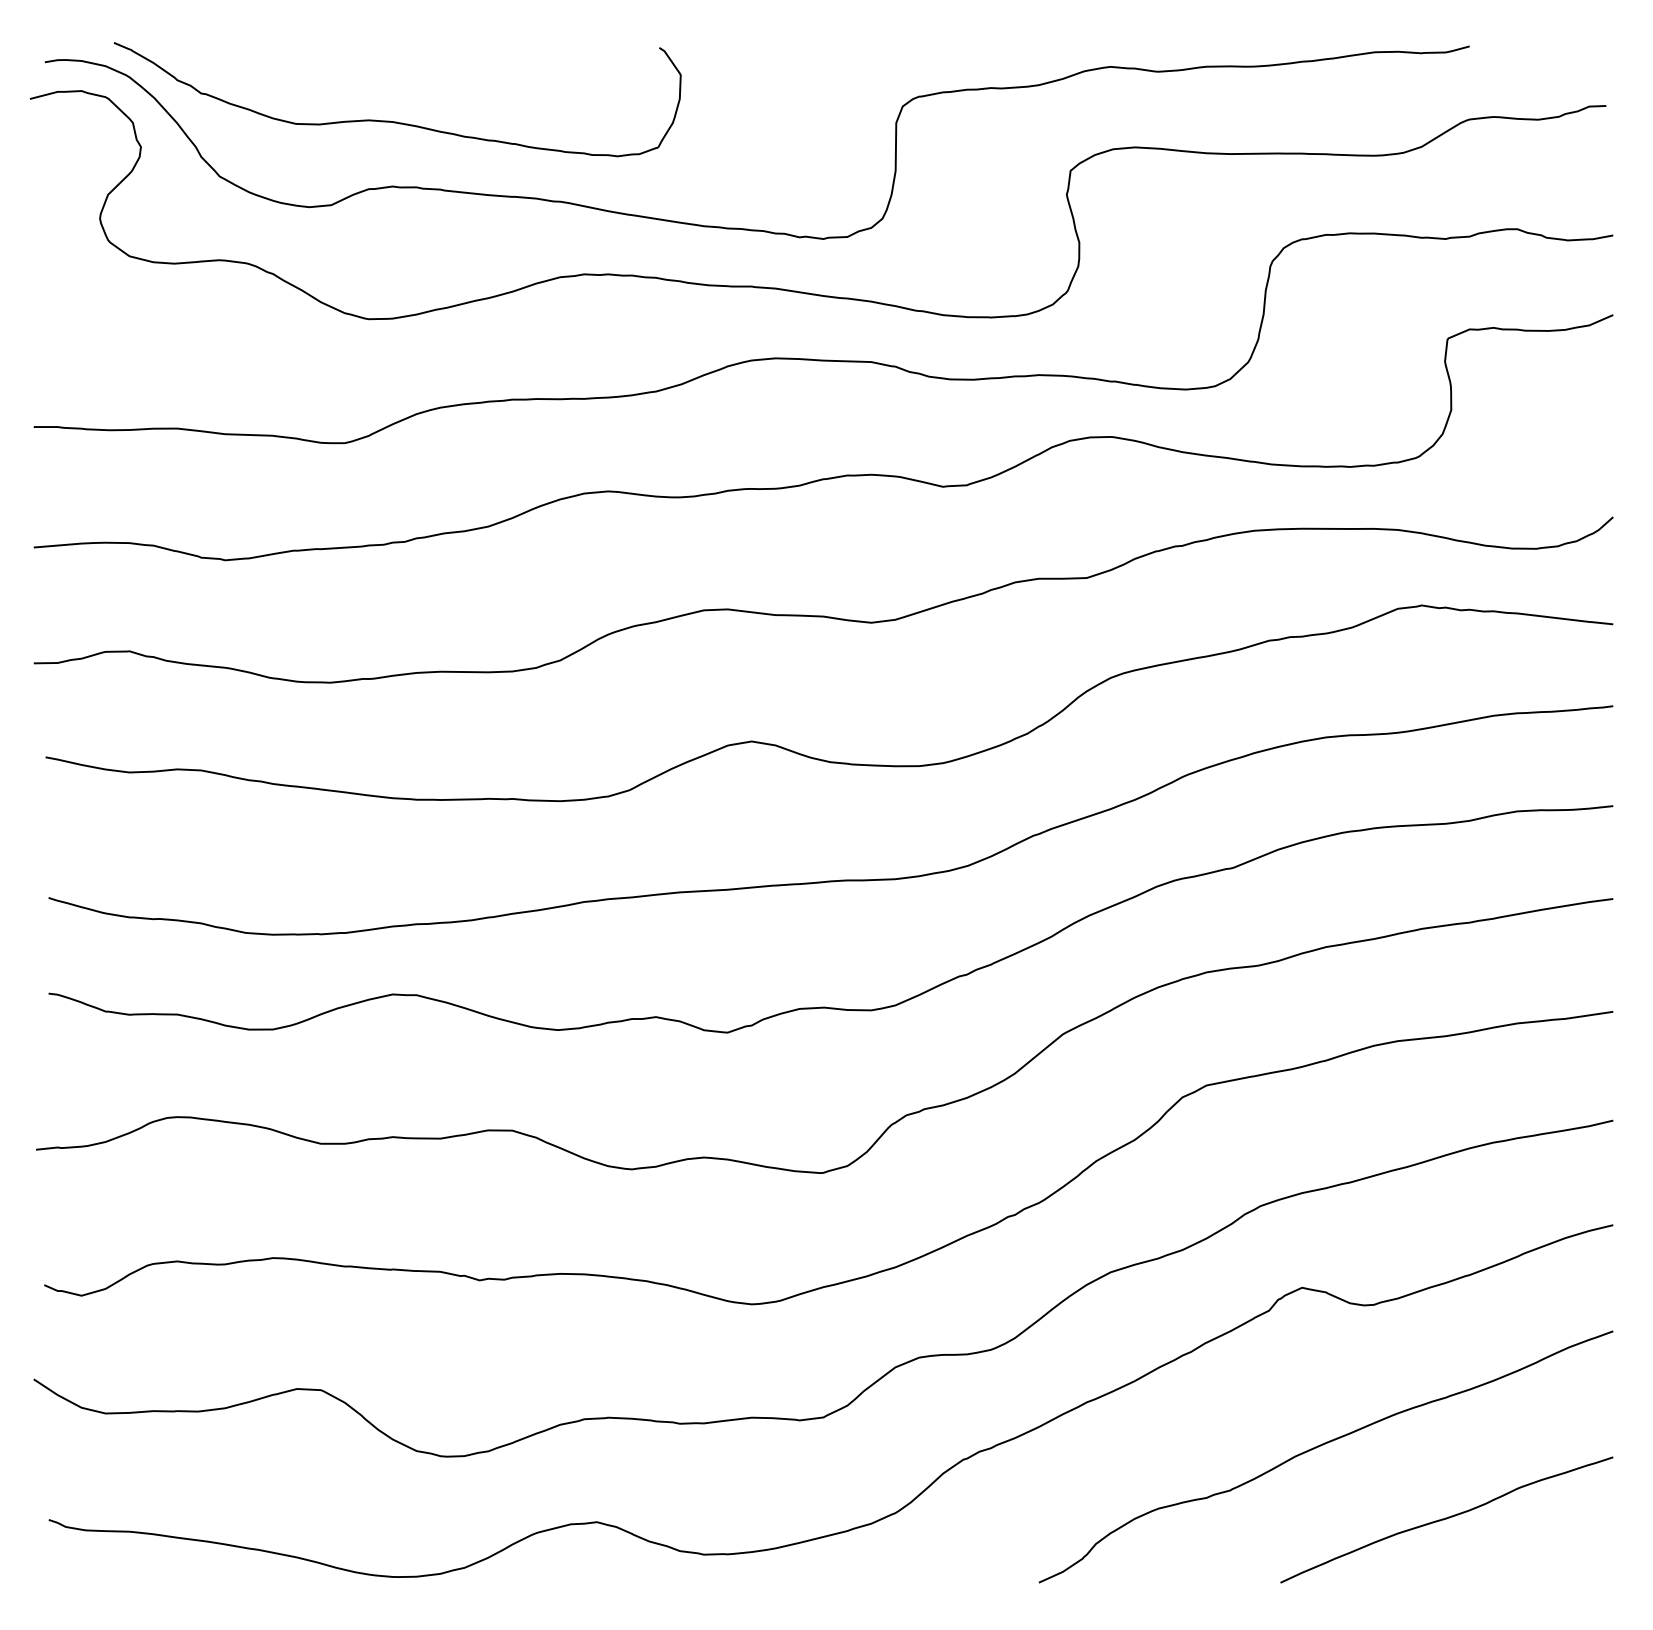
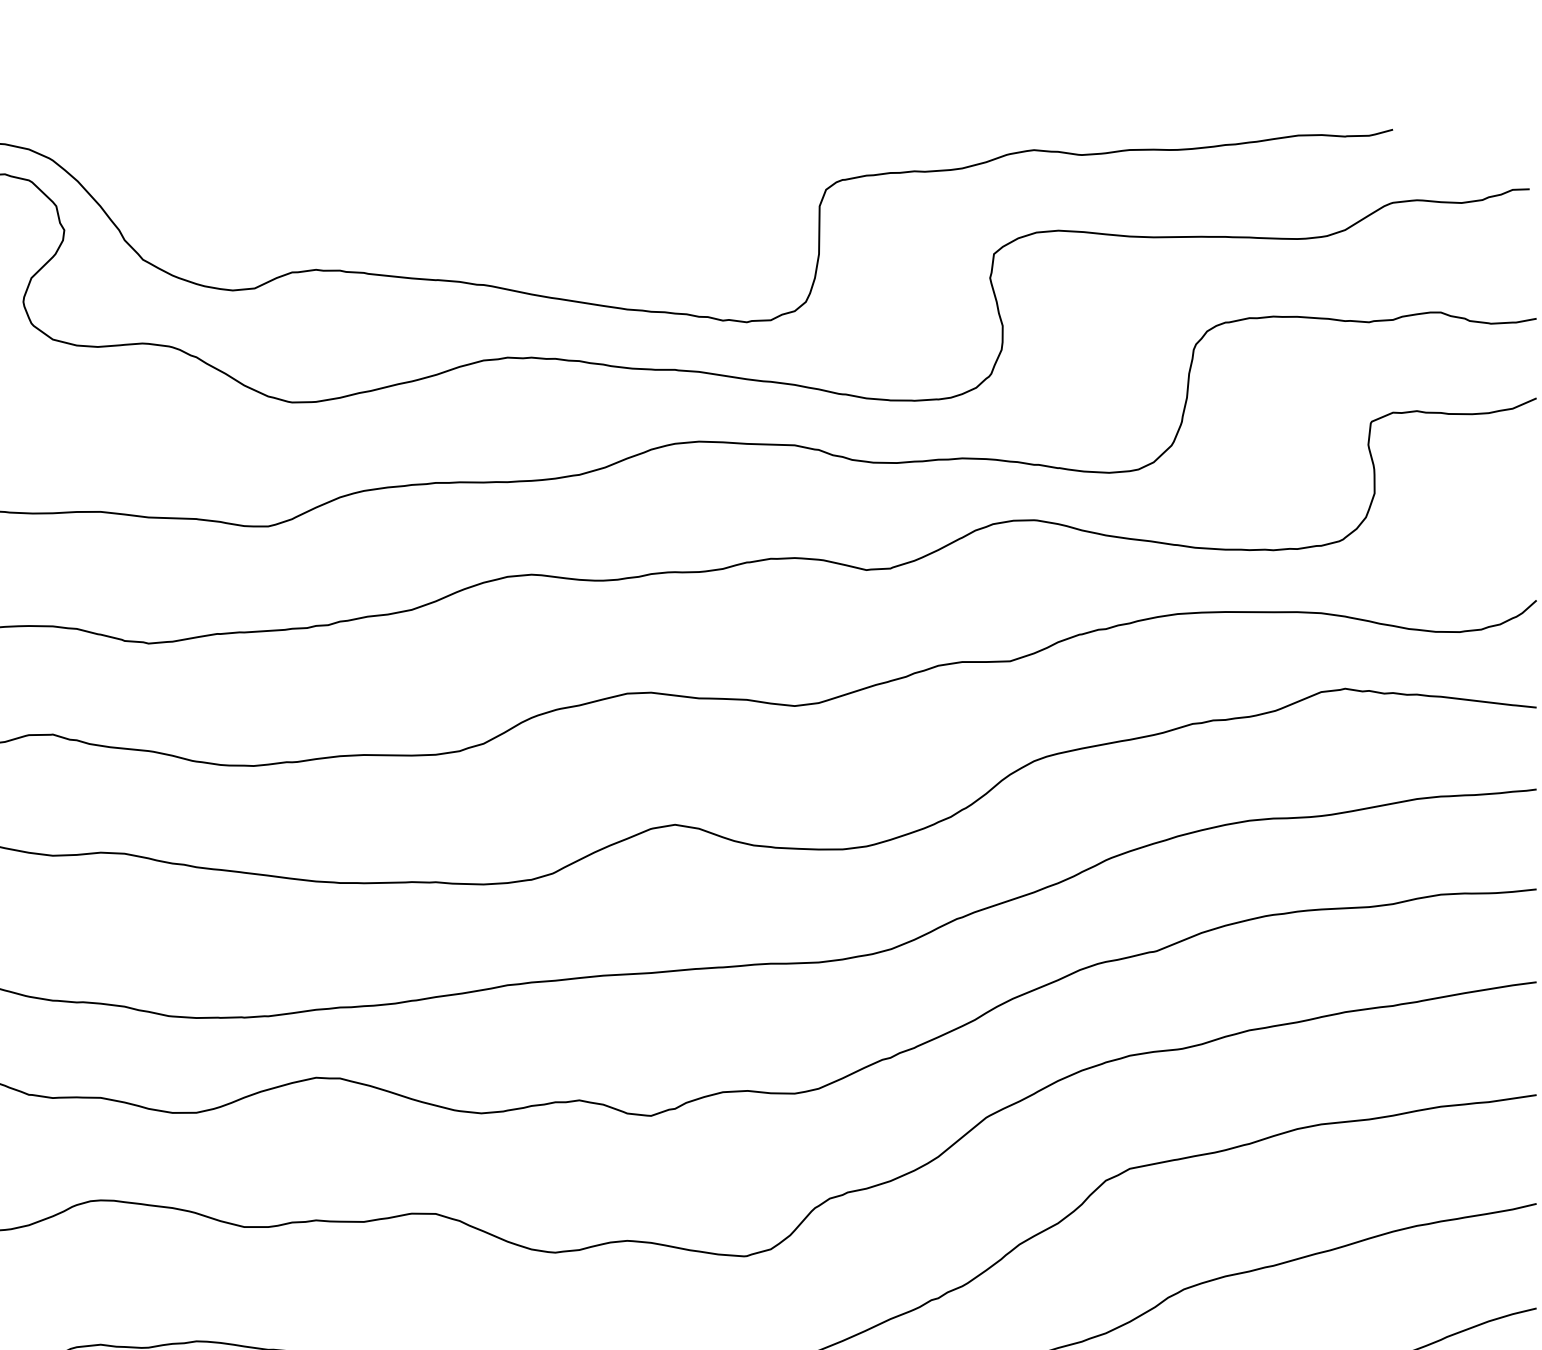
curve: (396, 121) -> (319, 204), removed

